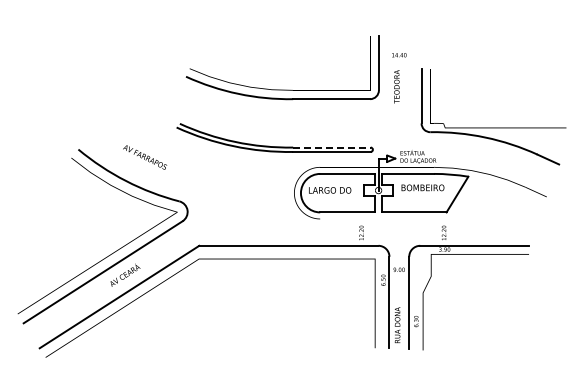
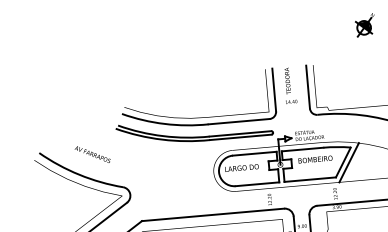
part: (499, 25) -> (365, 25), added
text: (399, 55) -> (291, 102), moved
part: (282, 89) -> (199, 117), moved
line: (331, 147) -> (240, 133), dashed -> solid
line: (464, 195) -> (349, 162), added

